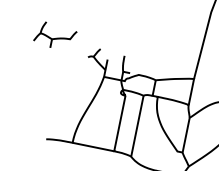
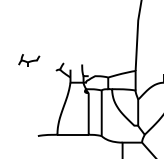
part: (54, 35) -> (28, 60), size x0.7

